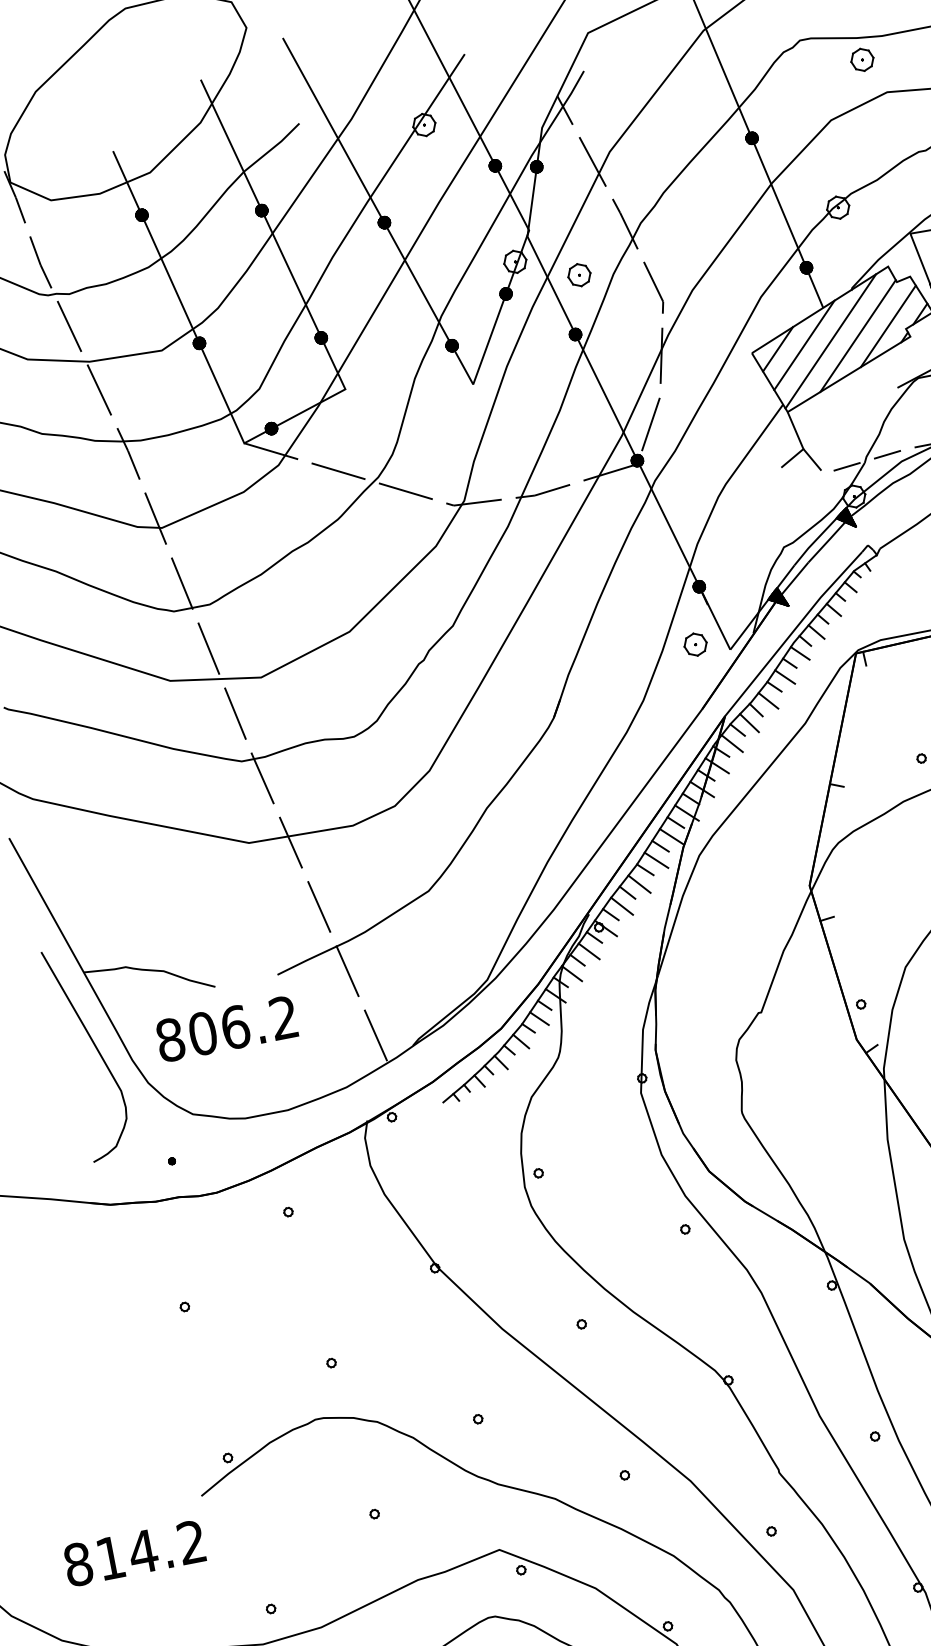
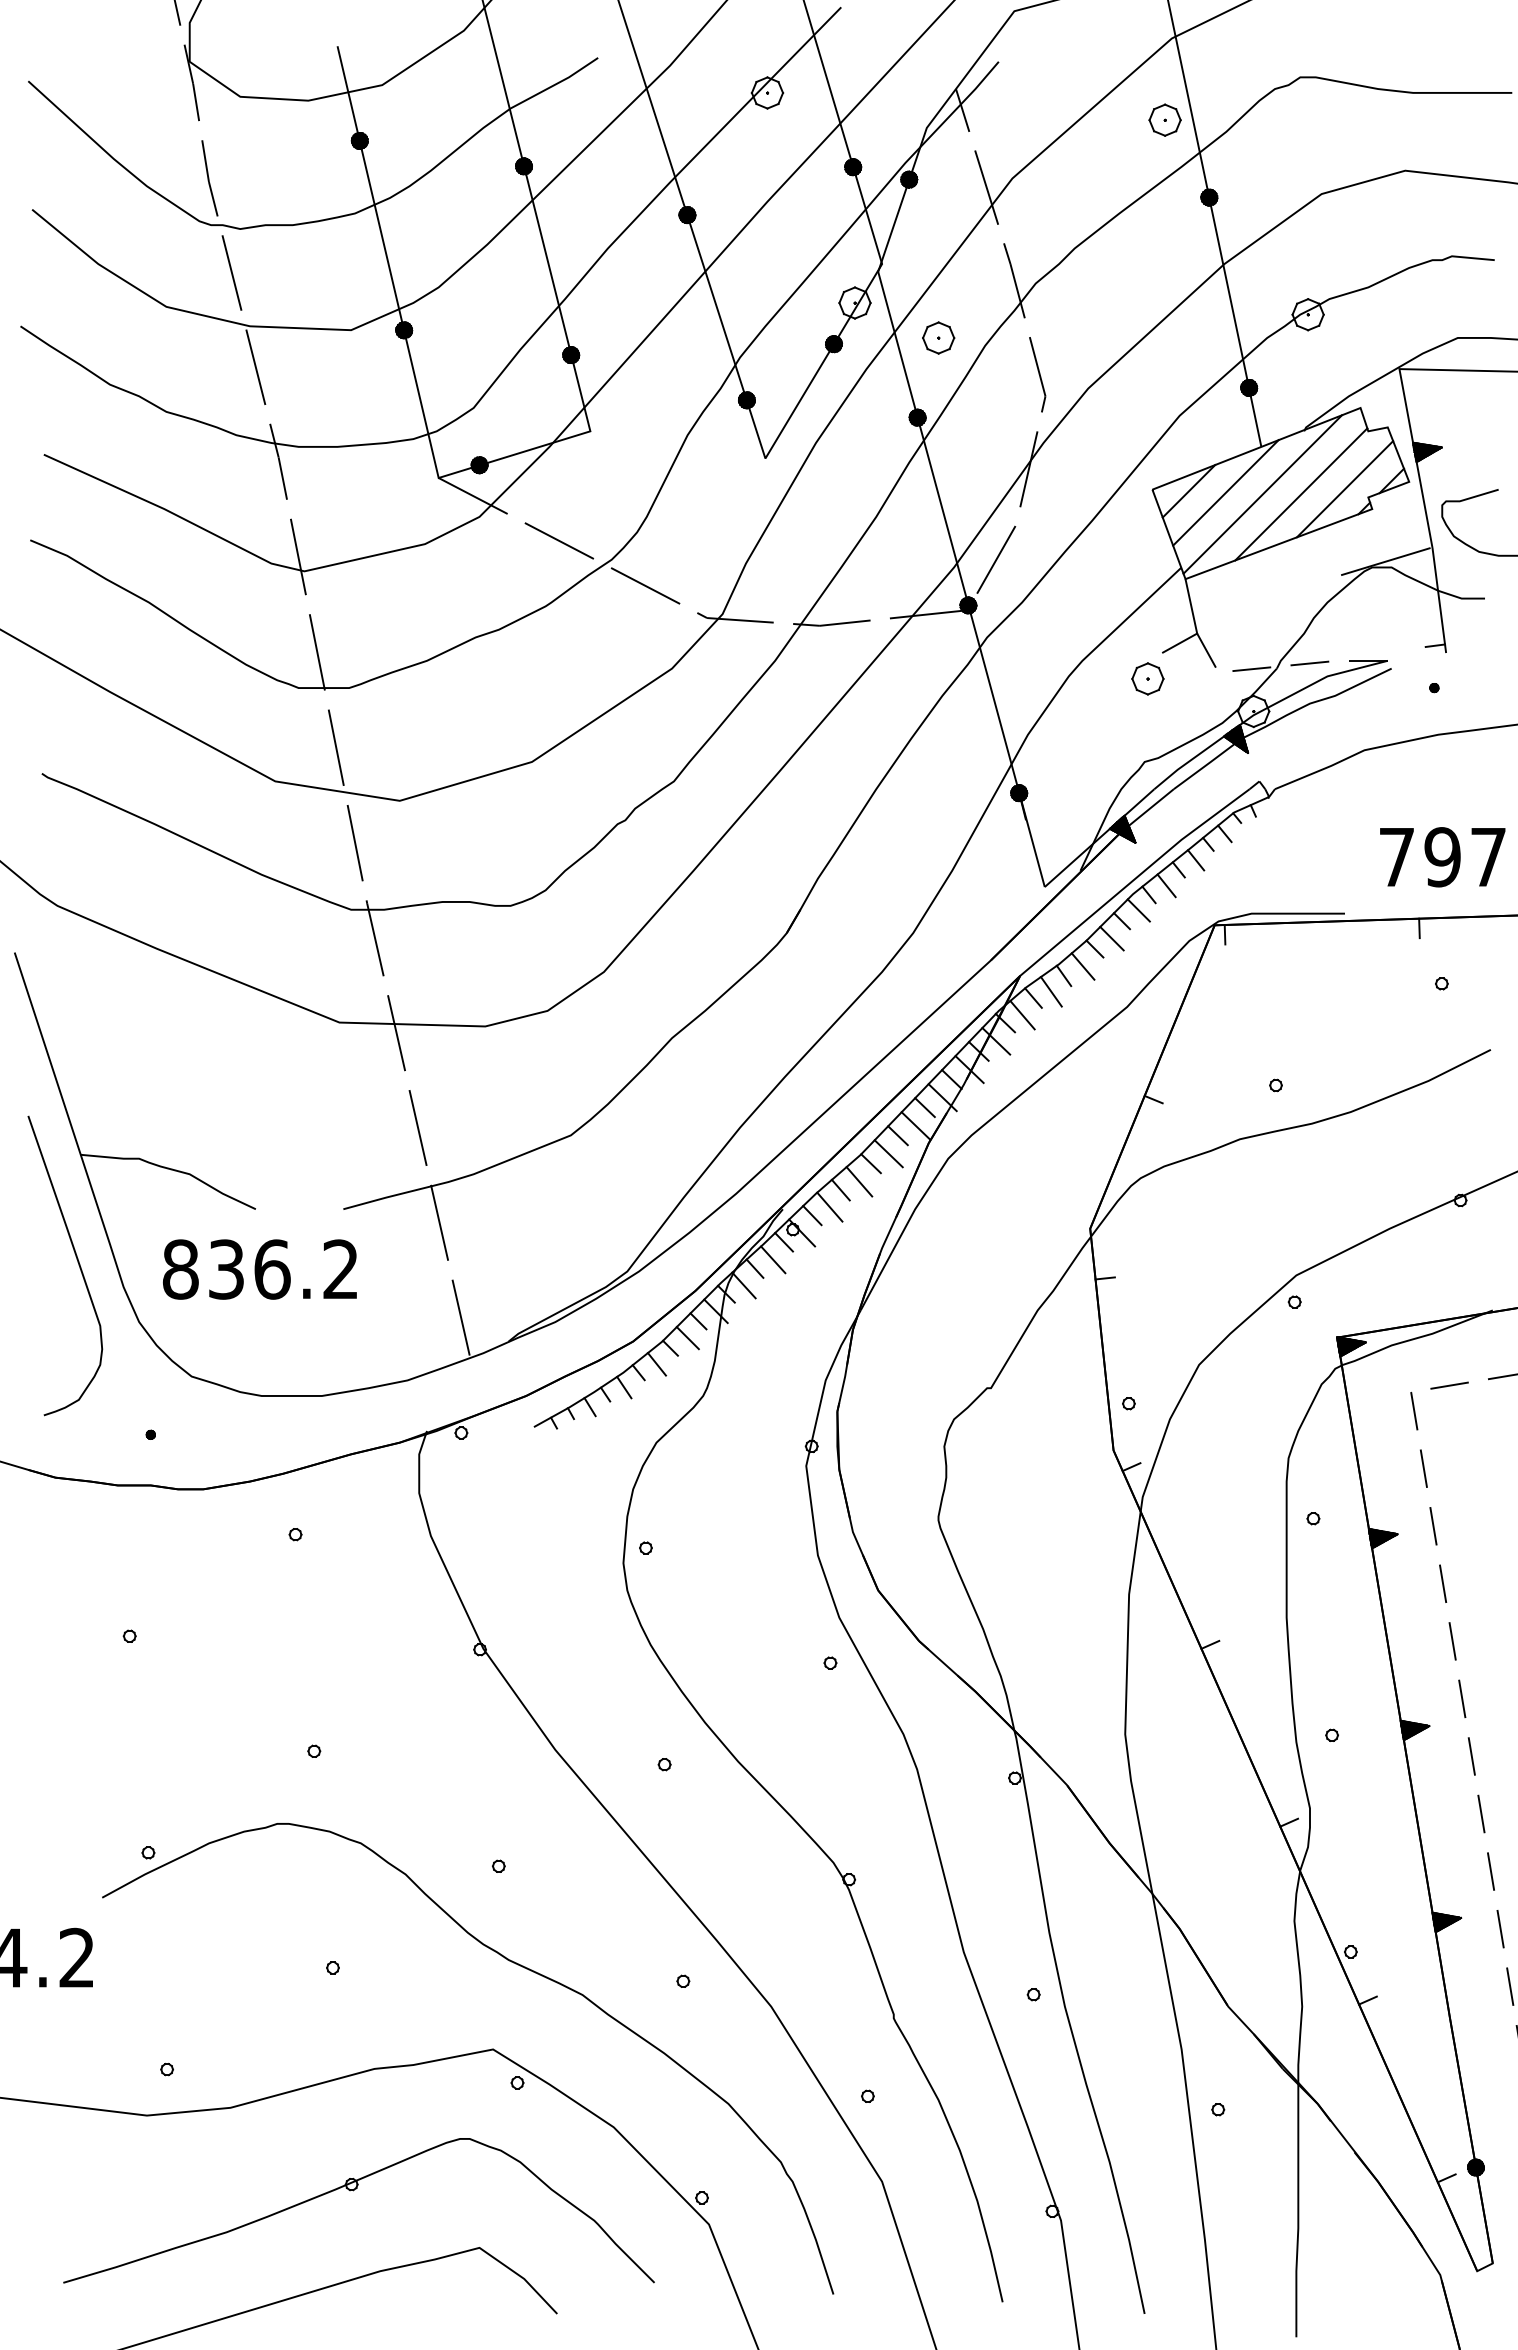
part: (861, 59) -> (1164, 119), moved
part: (695, 644) -> (1147, 678), moved
text: (202, 1033) -> (226, 1269), 806.2 -> 836.2

